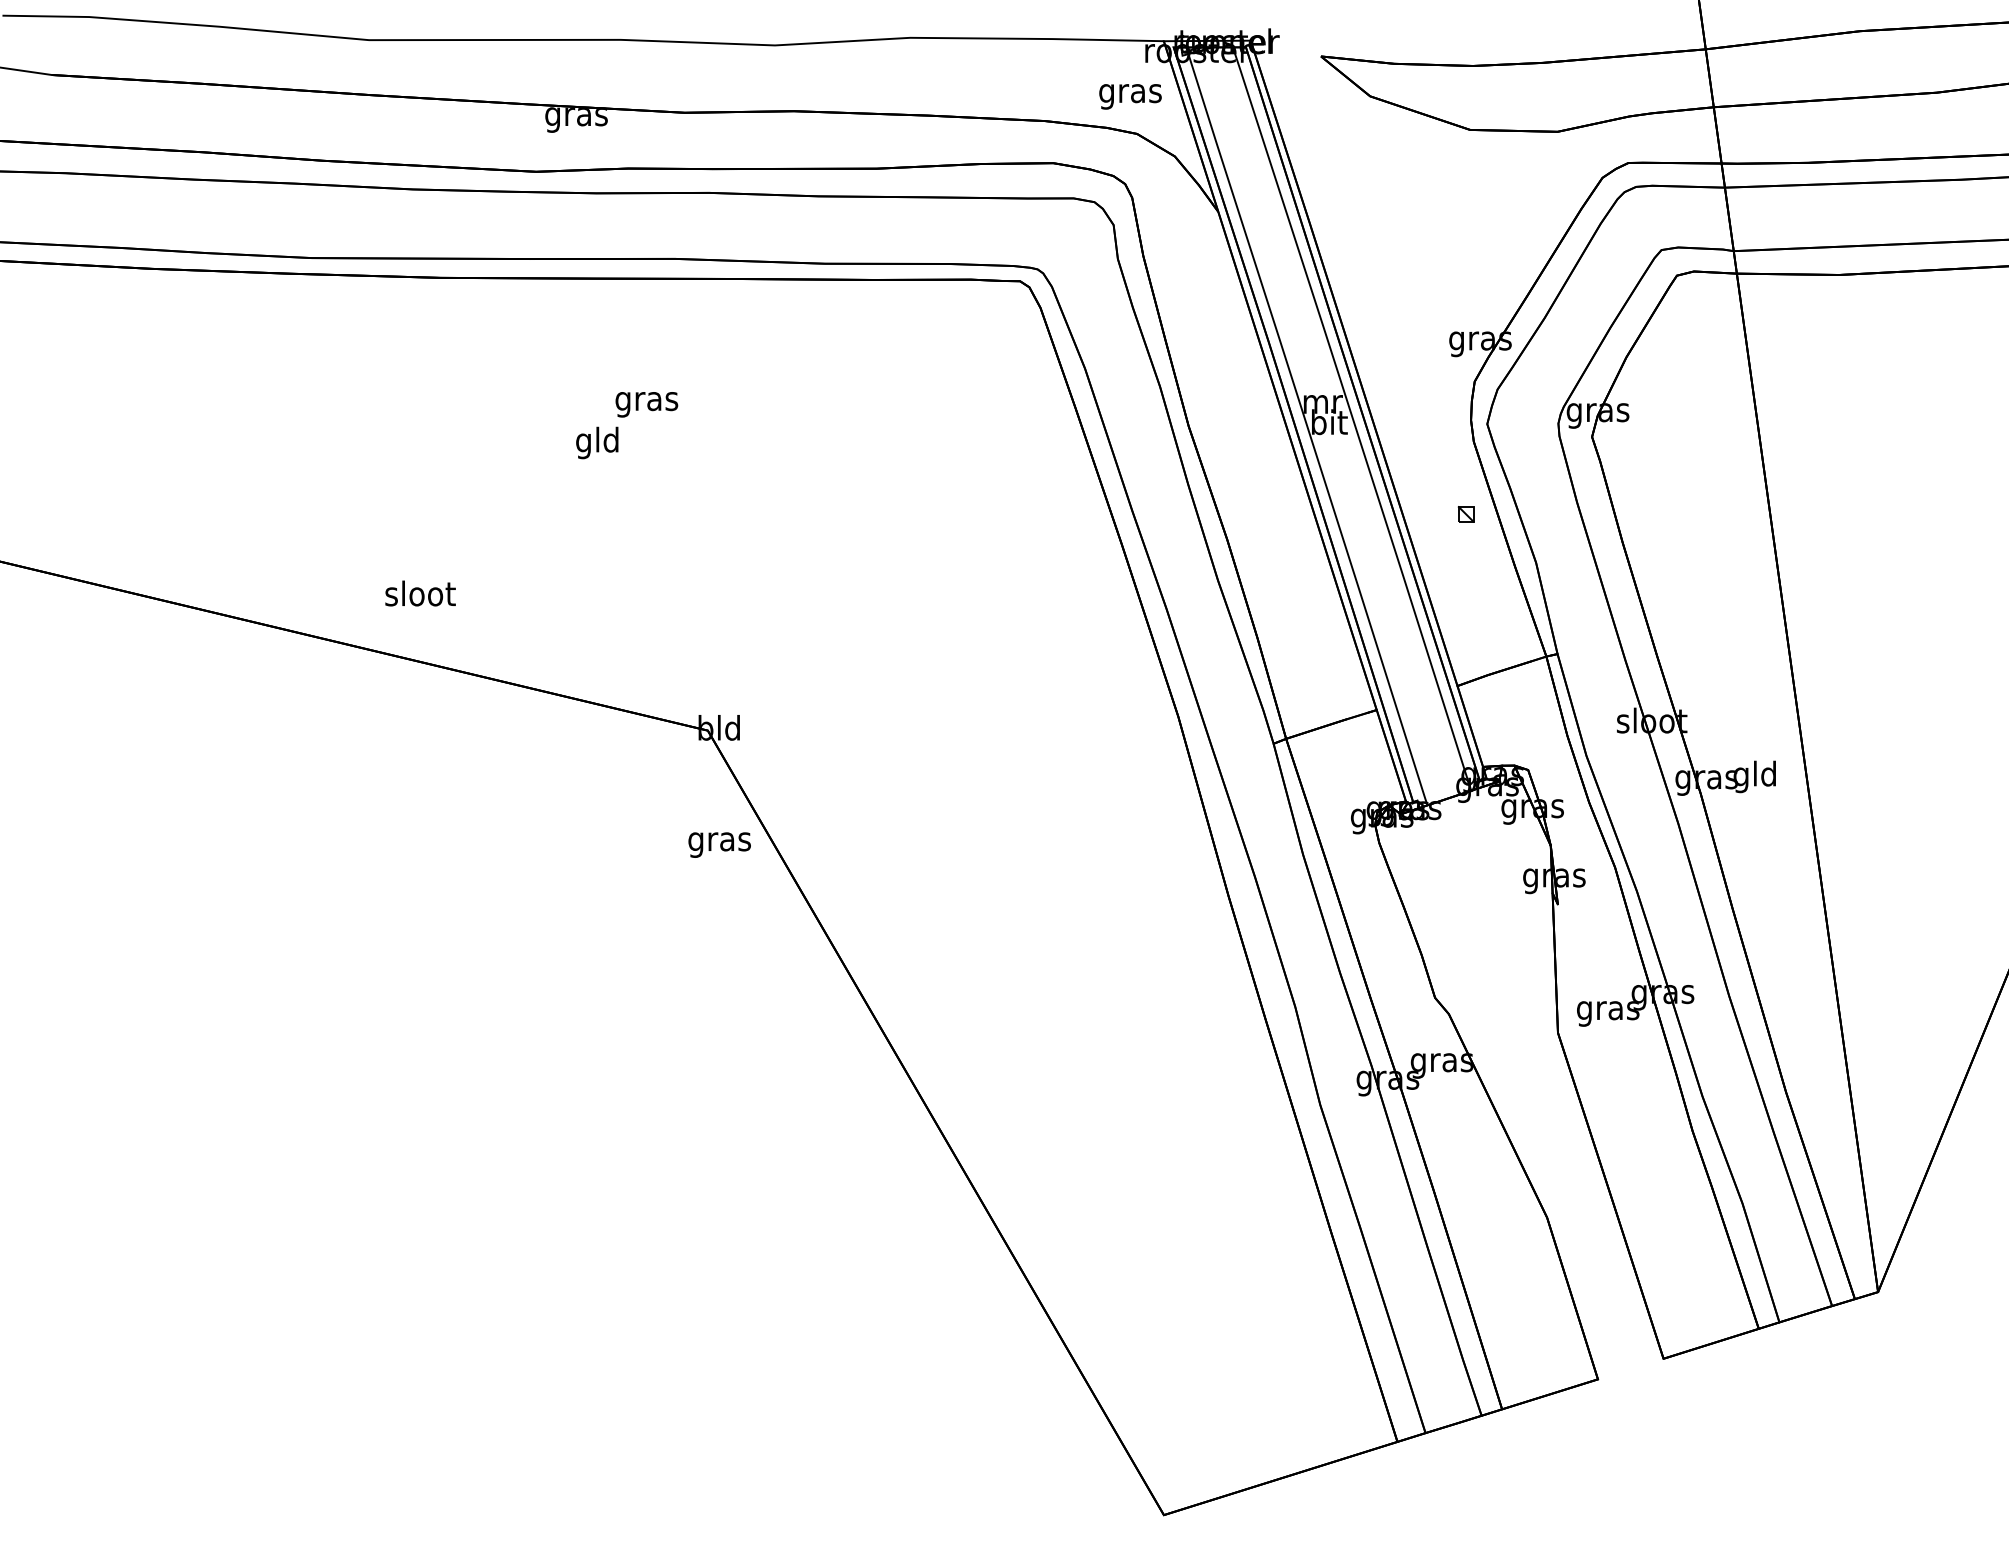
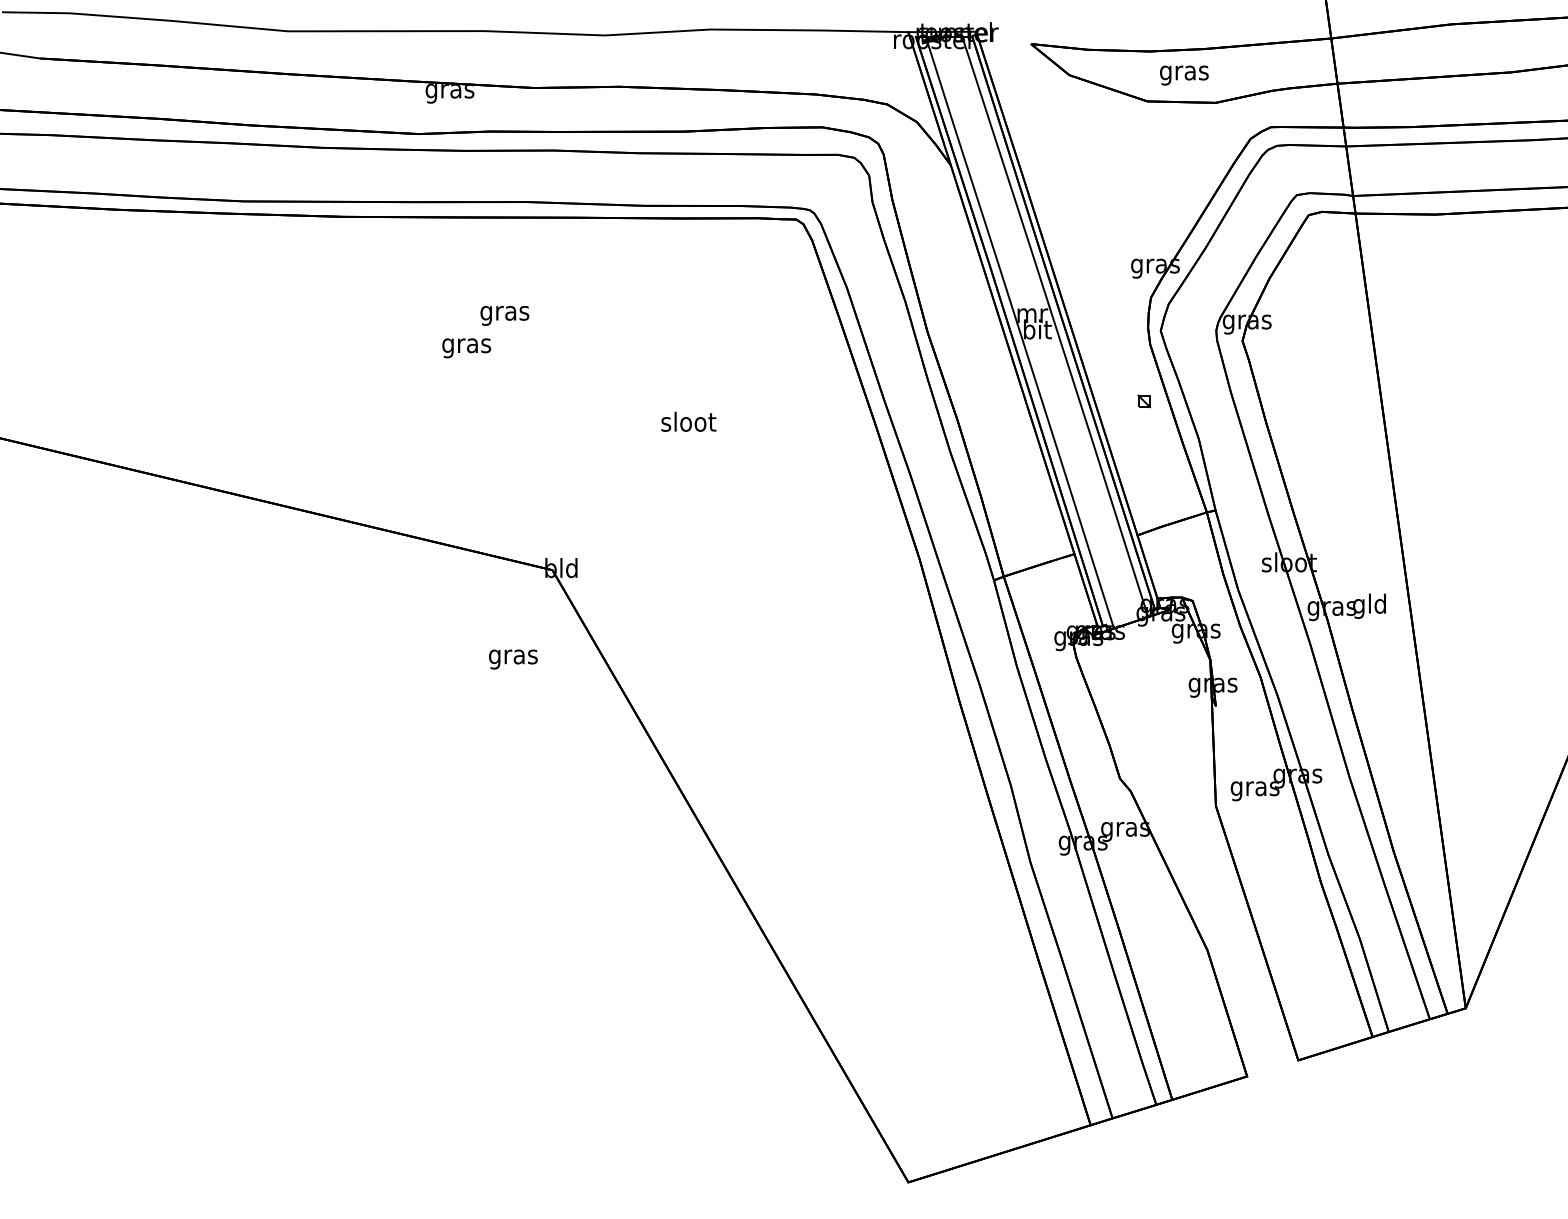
text: (1130, 96) -> (1184, 75), moved
text: (597, 442) -> (466, 345), gld -> gras
text: (420, 593) -> (688, 421), moved
text: (719, 844) -> (513, 659), moved

